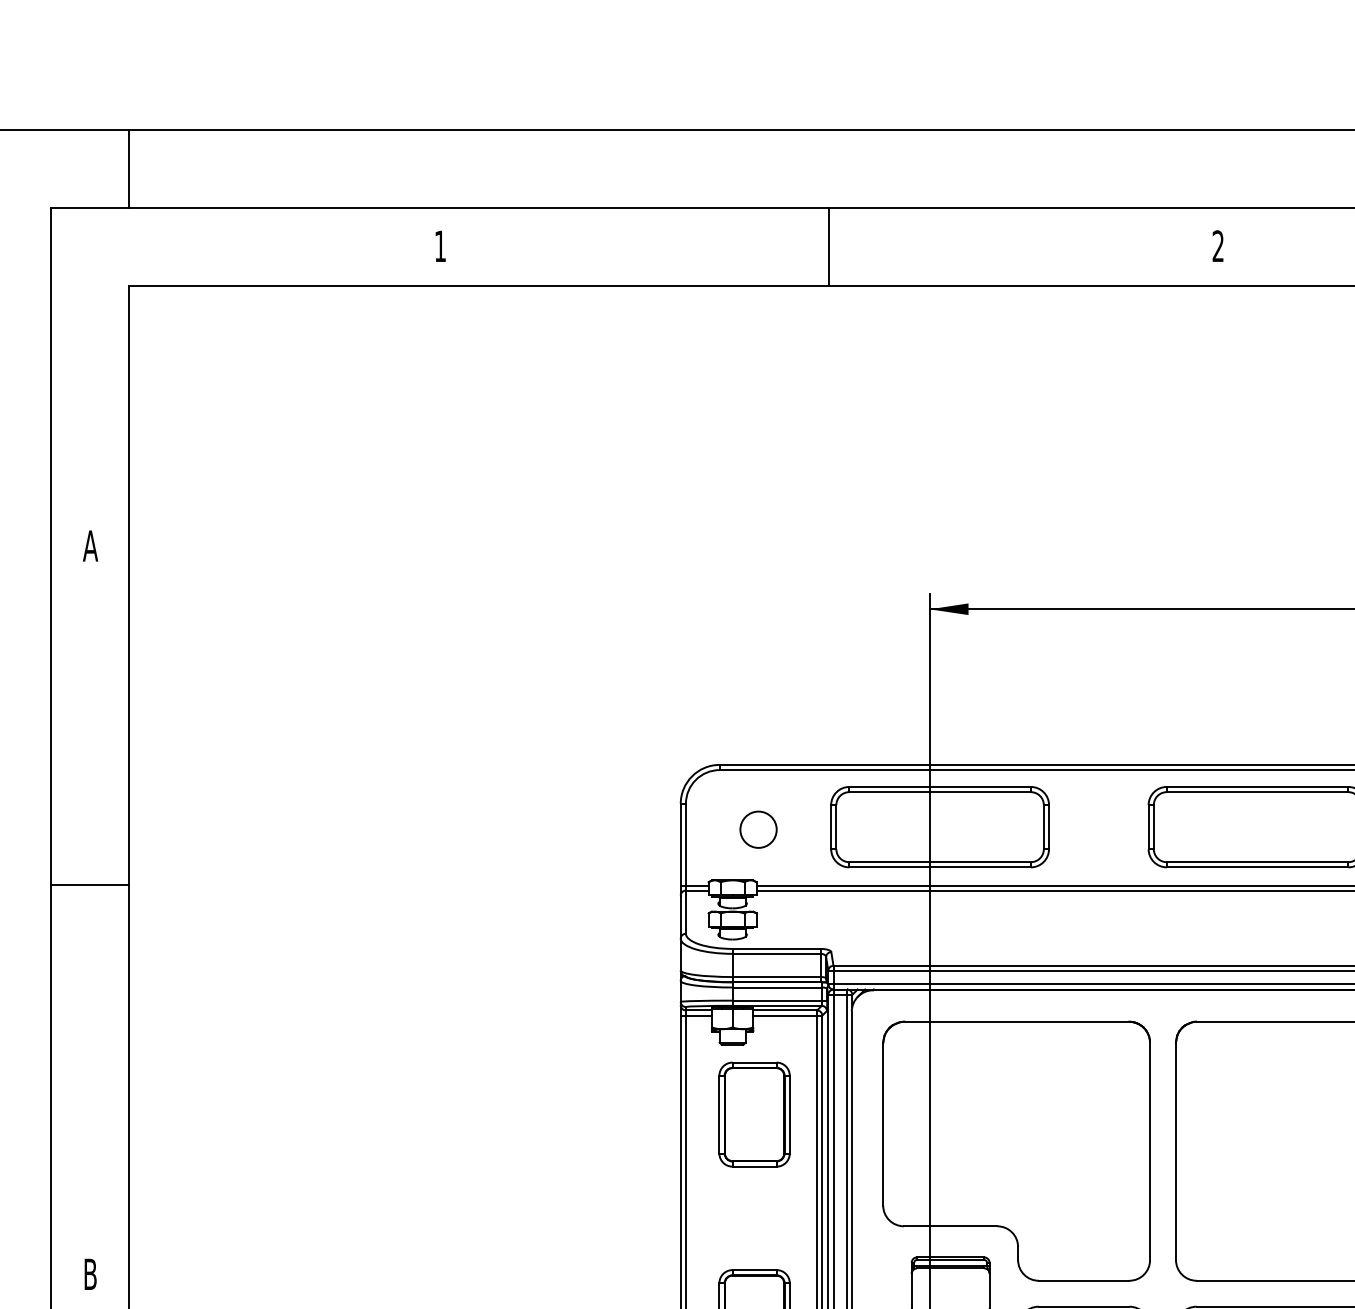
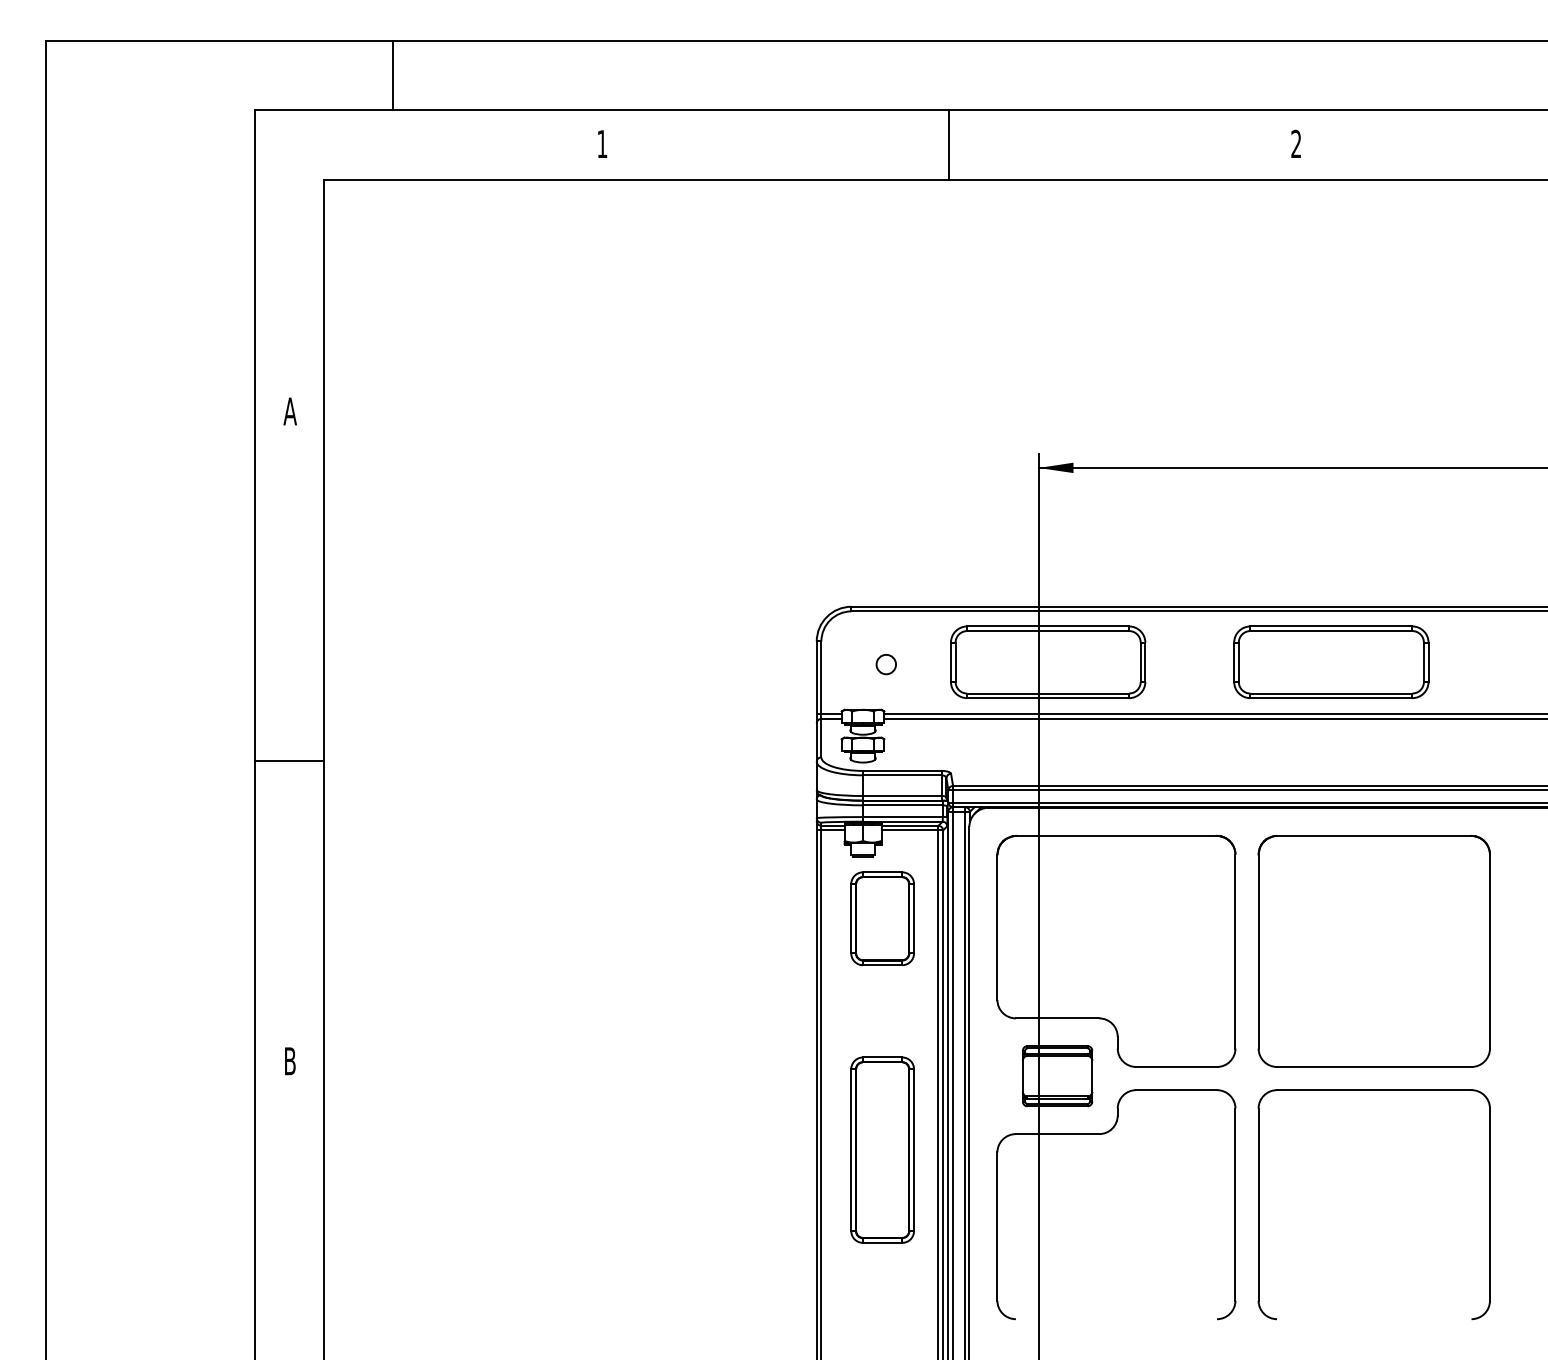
line: (128, 169) -> (393, 75), moved
circle: (758, 829) -> (886, 664), size x0.6
line: (89, 885) -> (289, 761), moved

